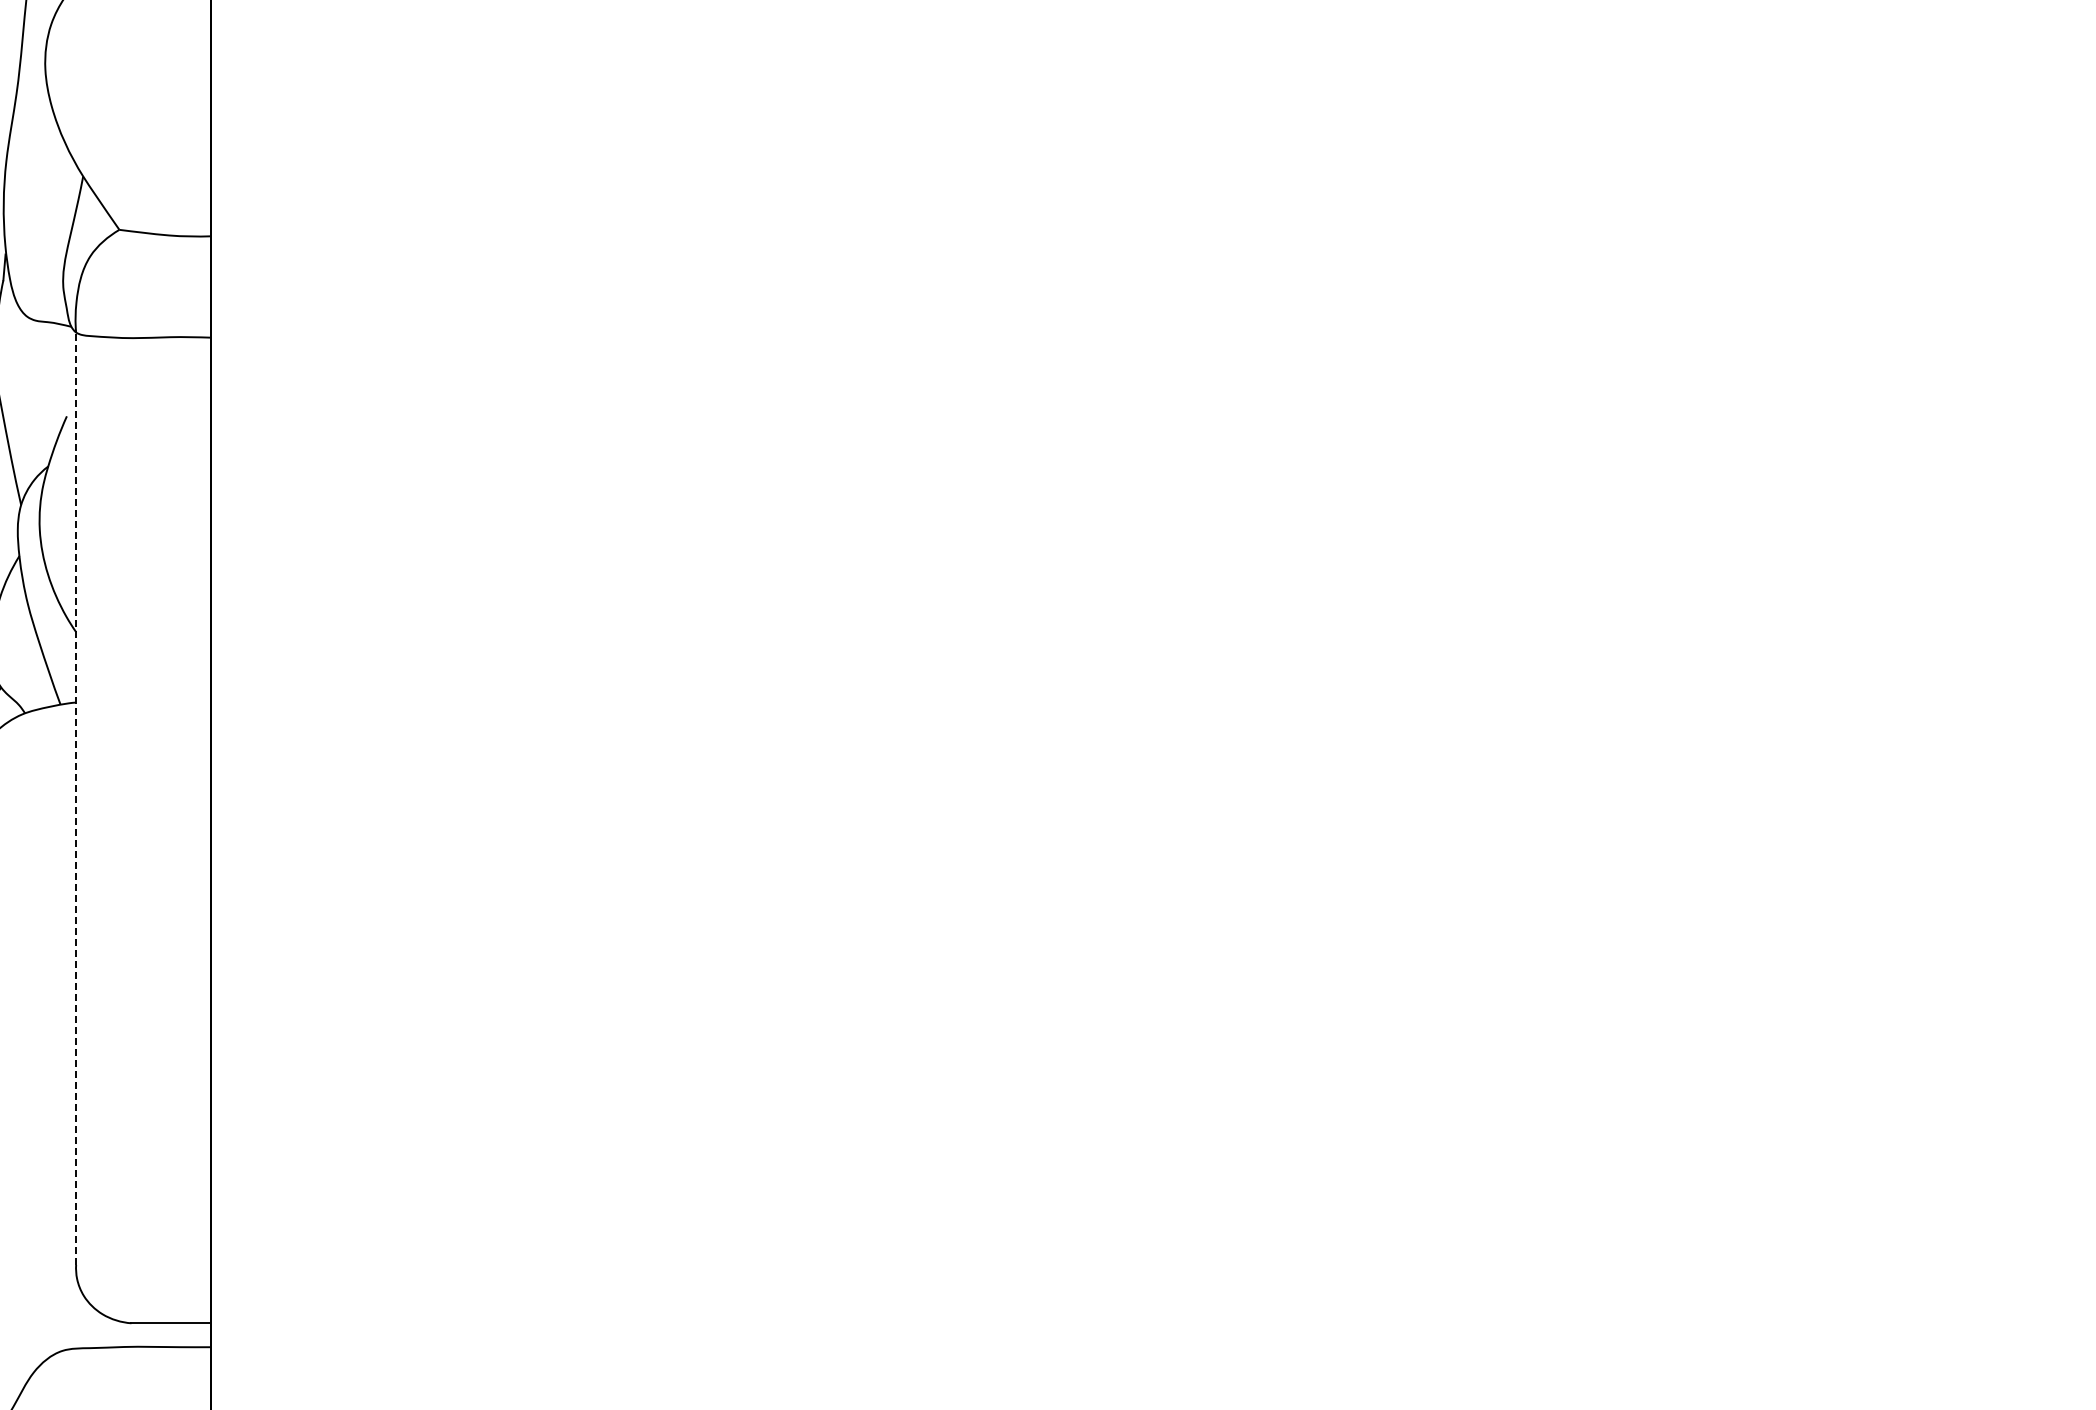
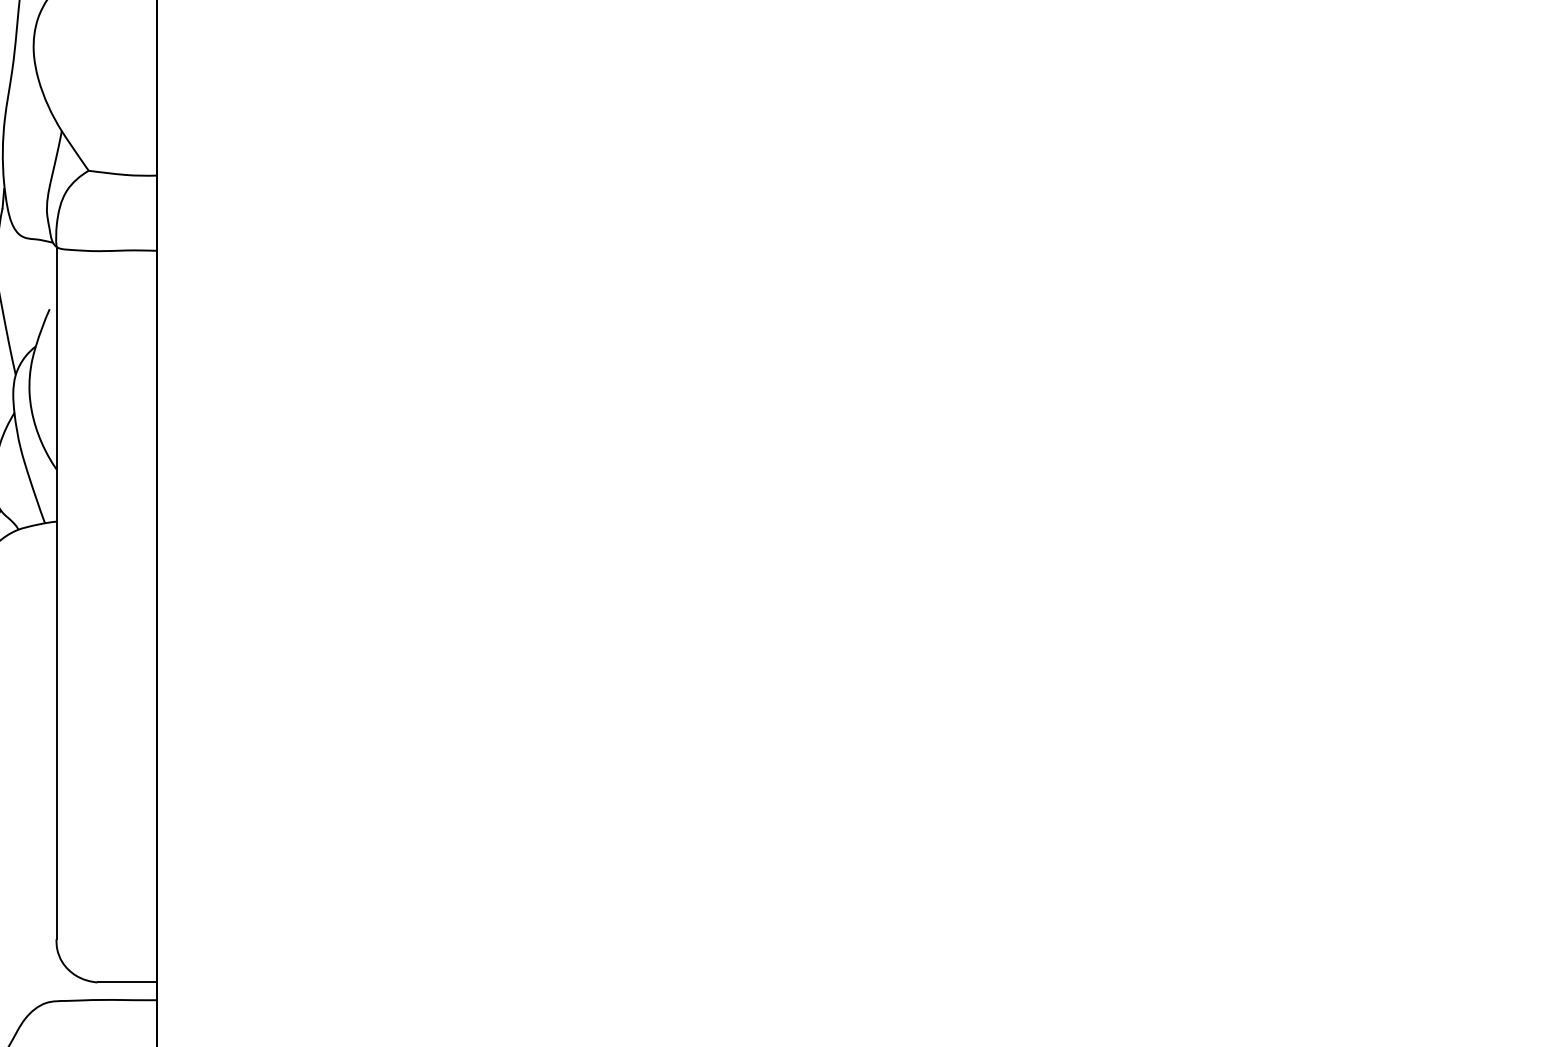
line: (76, 798) -> (56, 592), dashed -> solid

